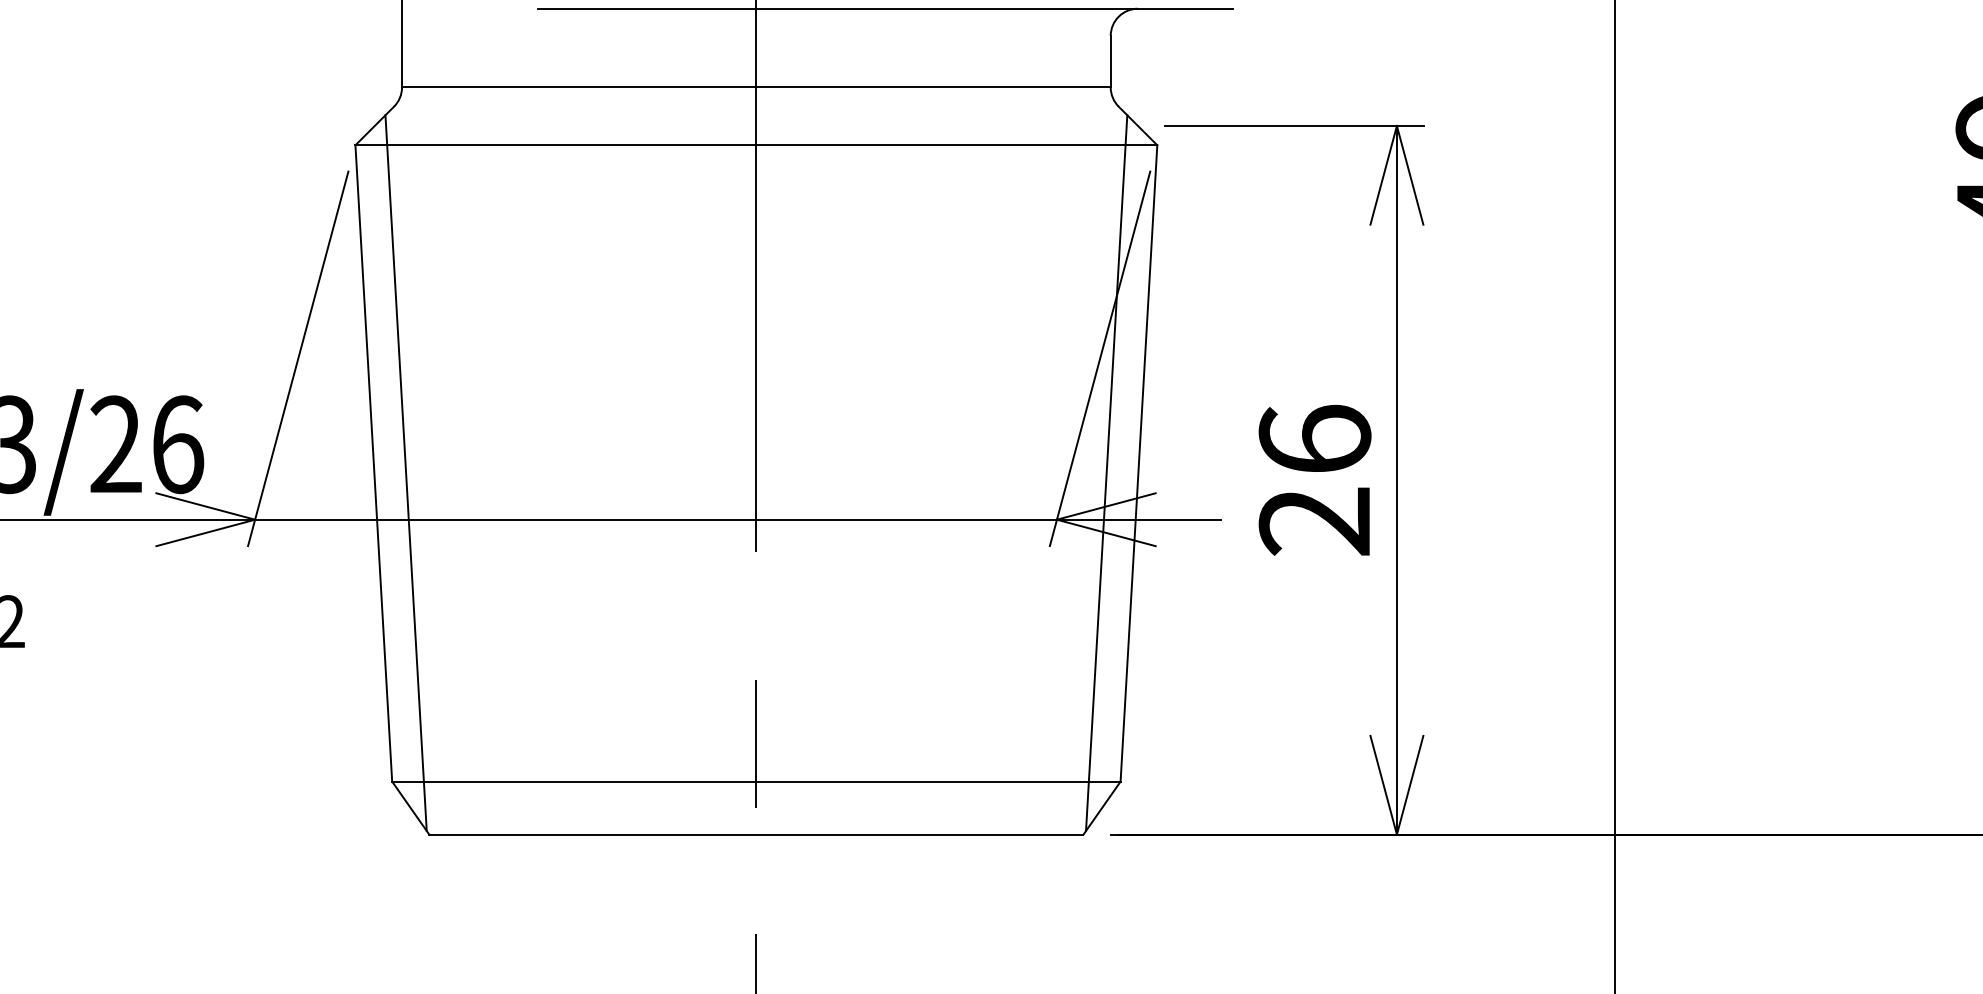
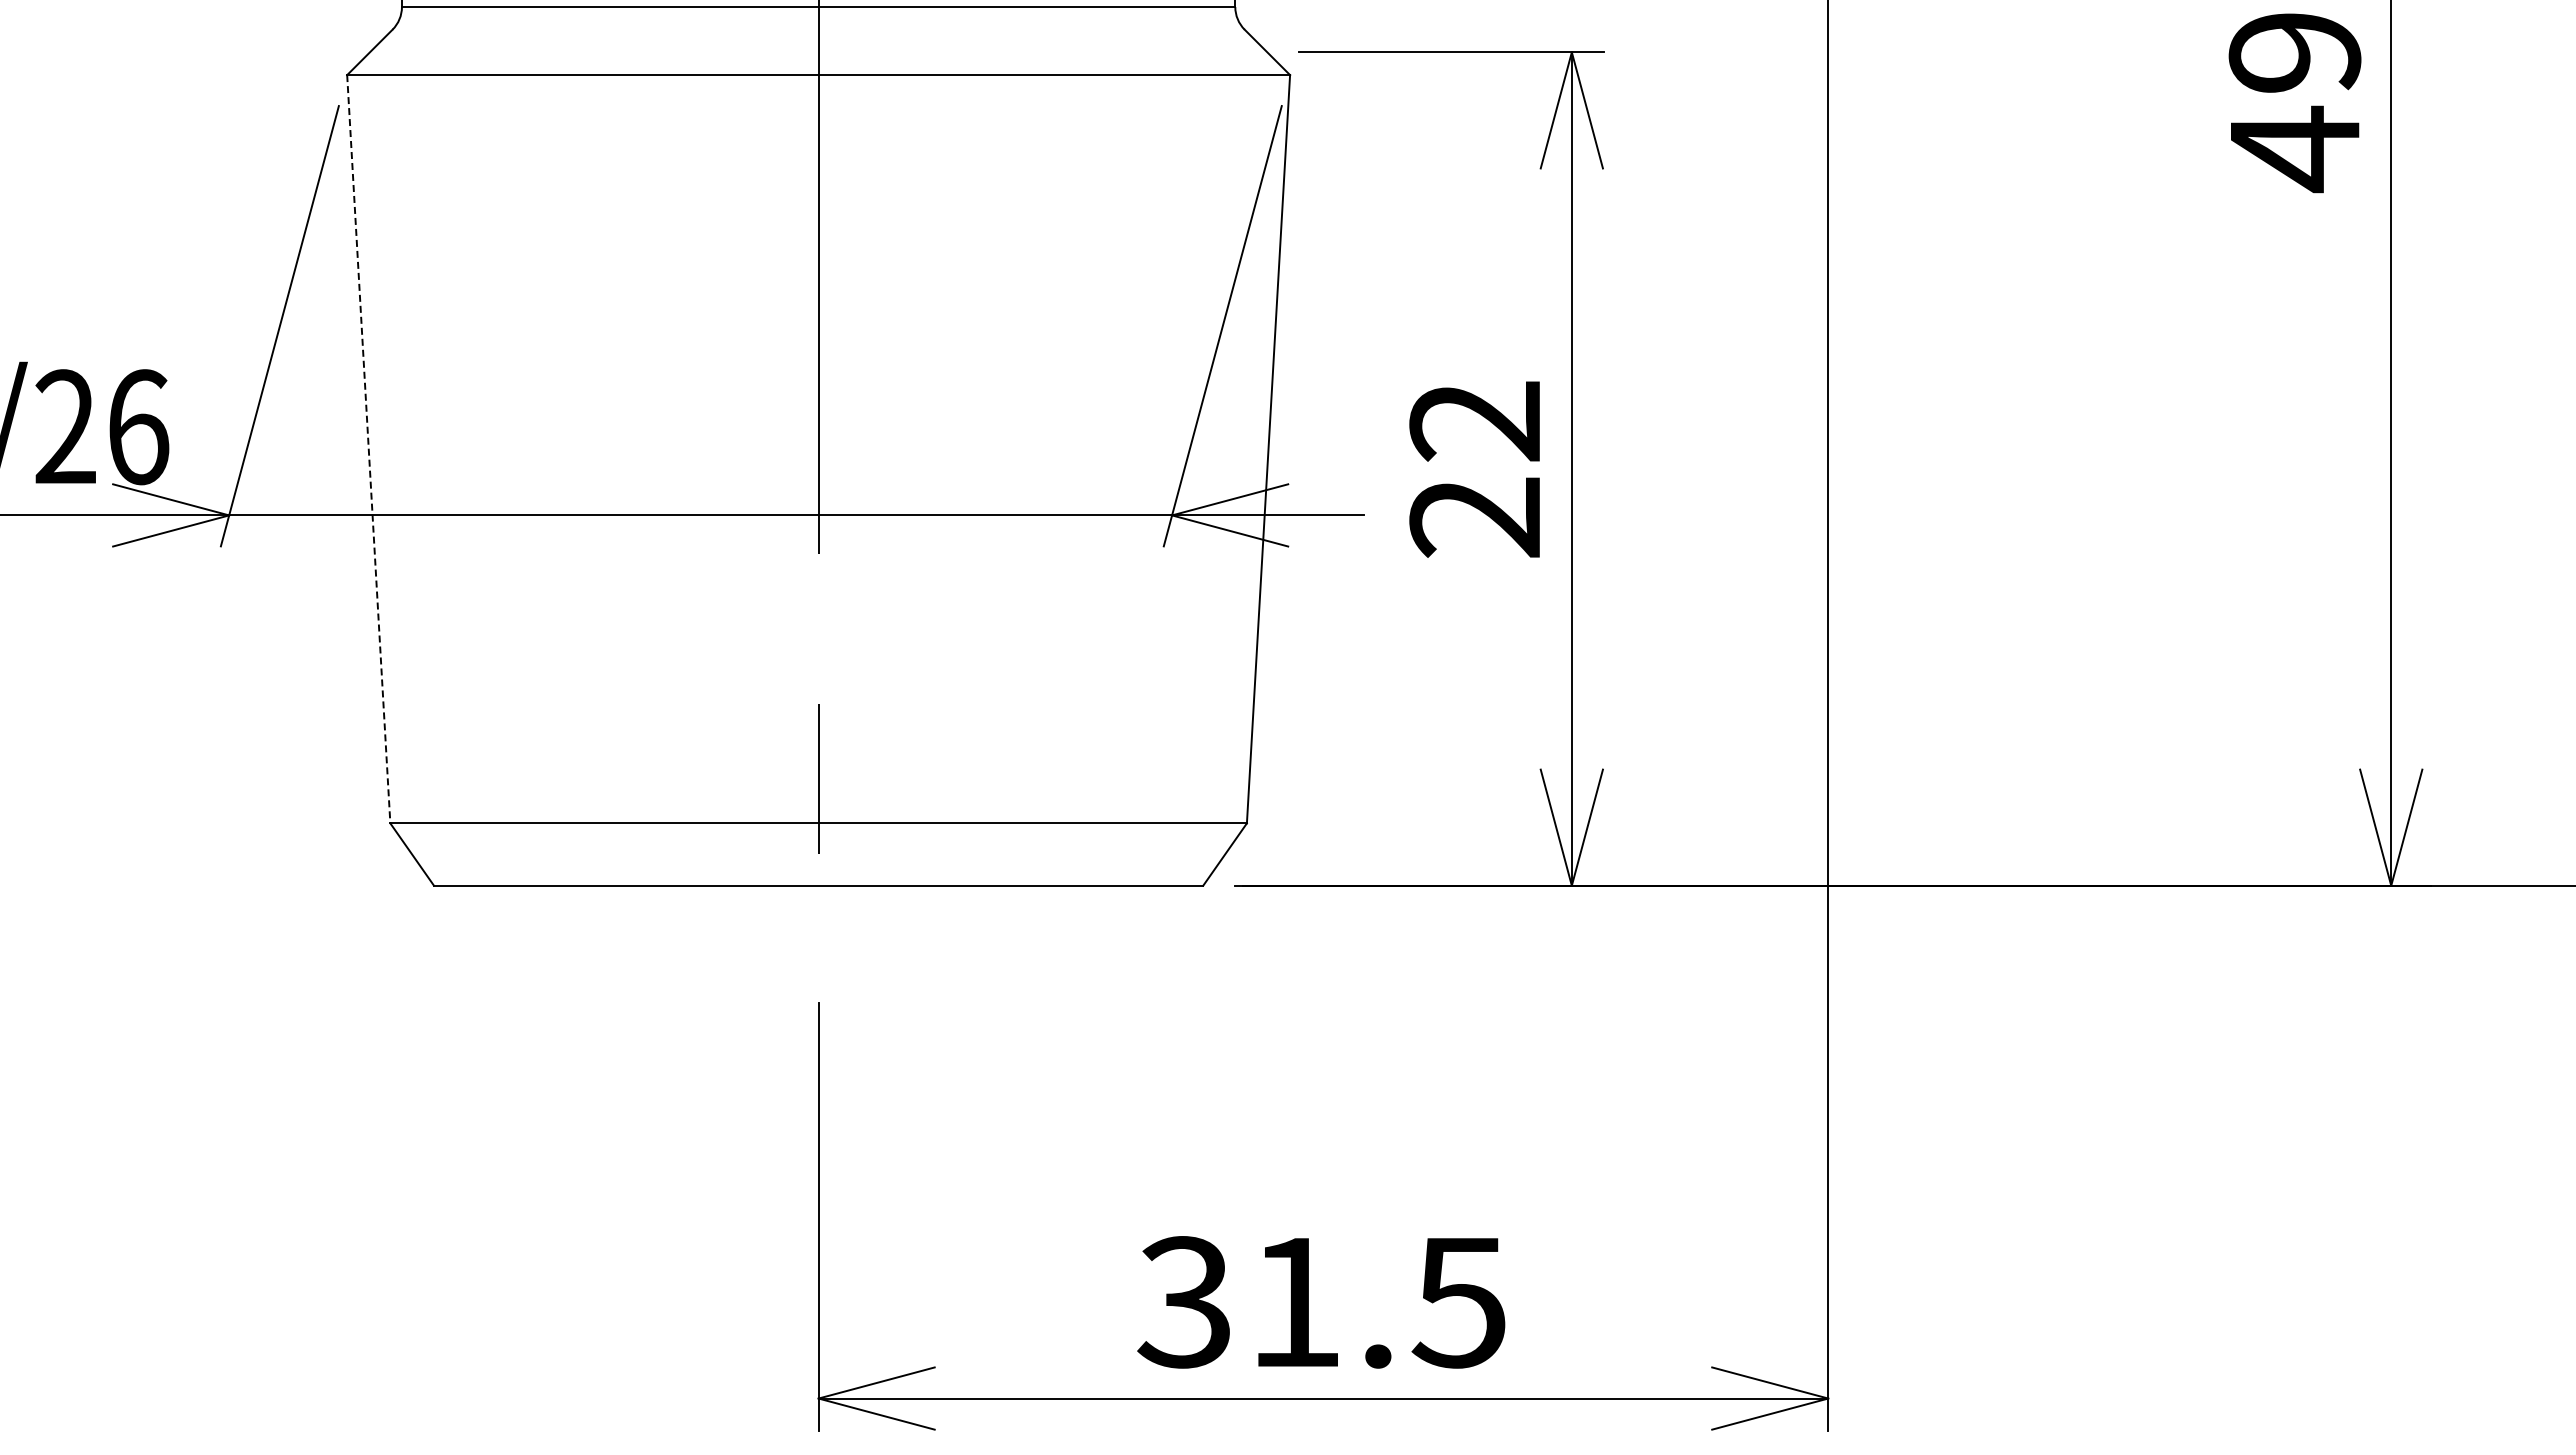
text: (1314, 439) -> (1475, 420), 26 -> 22
line: (373, 463) -> (368, 449), solid -> dashed
line: (405, 473) -> (406, 460), removed
line: (1106, 473) -> (1230, 460), removed

